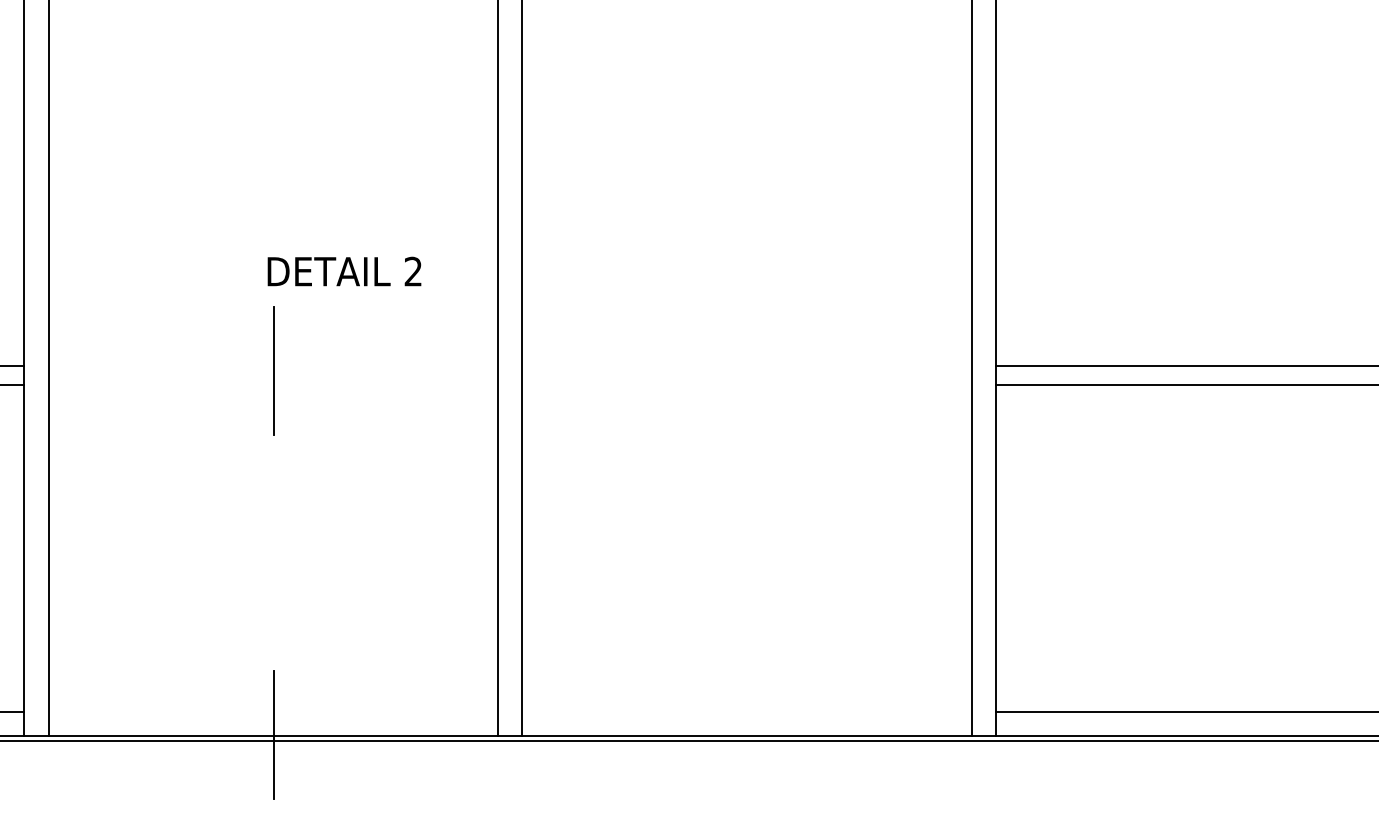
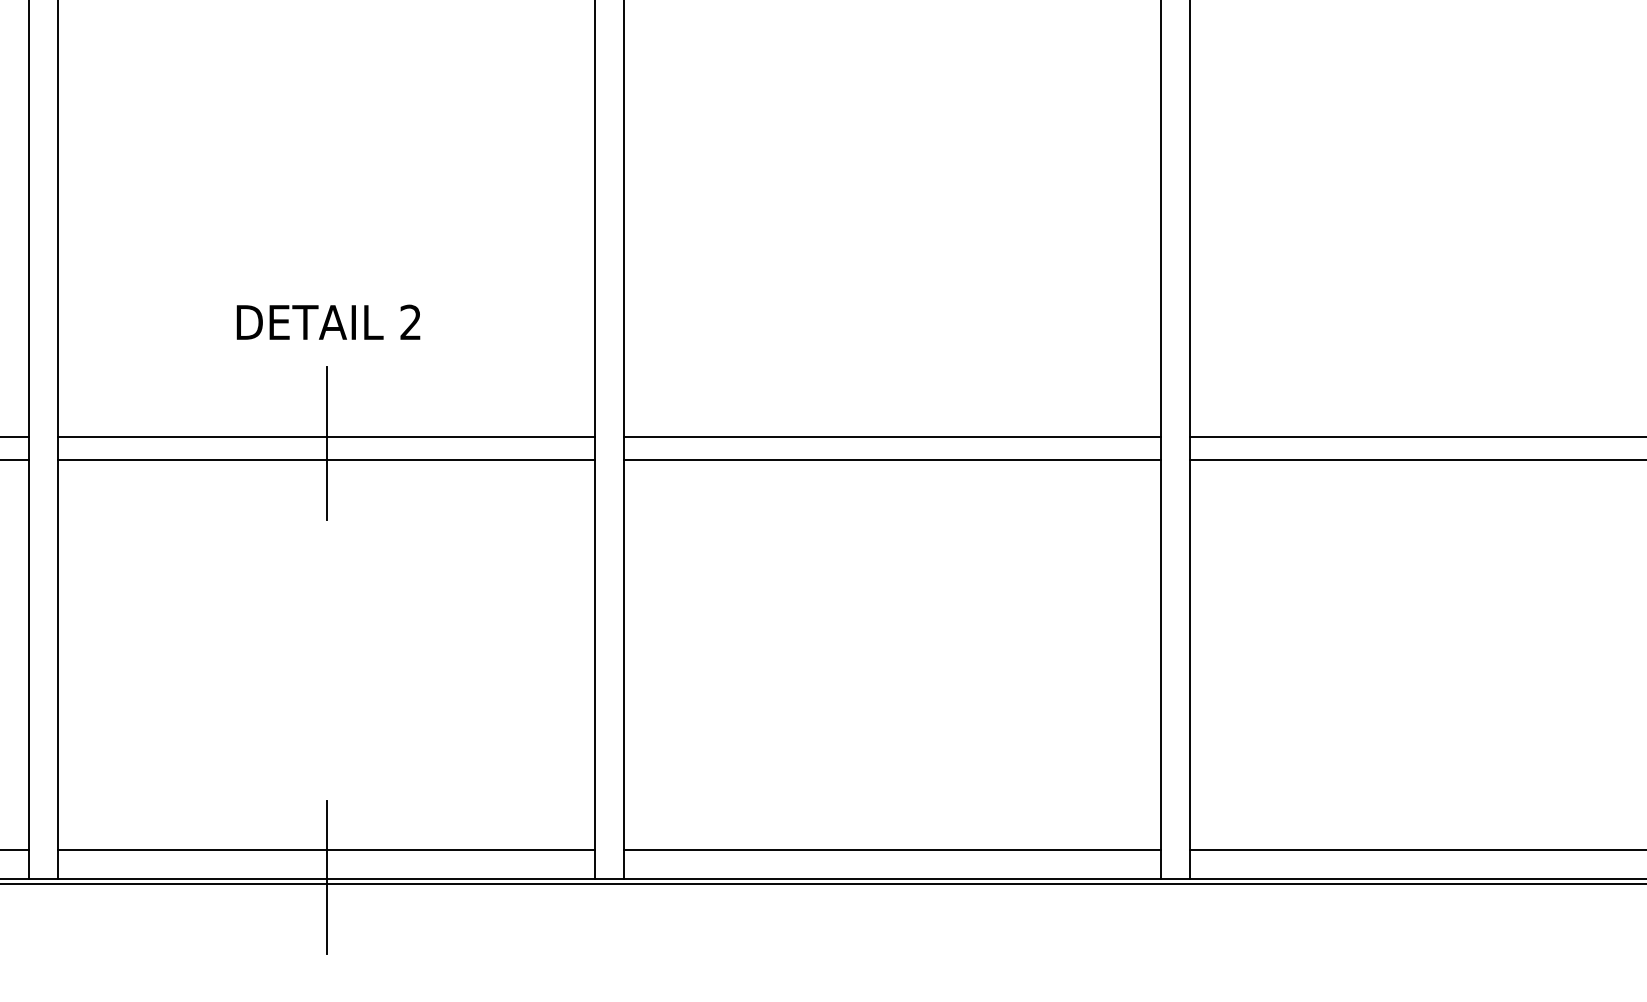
text: (344, 270) -> (328, 321), moved
line: (273, 365) -> (326, 436), added
line: (746, 365) -> (891, 436), added
line: (273, 385) -> (326, 460), added
line: (746, 385) -> (891, 460), added
line: (273, 711) -> (326, 849), added
line: (746, 711) -> (891, 849), added

